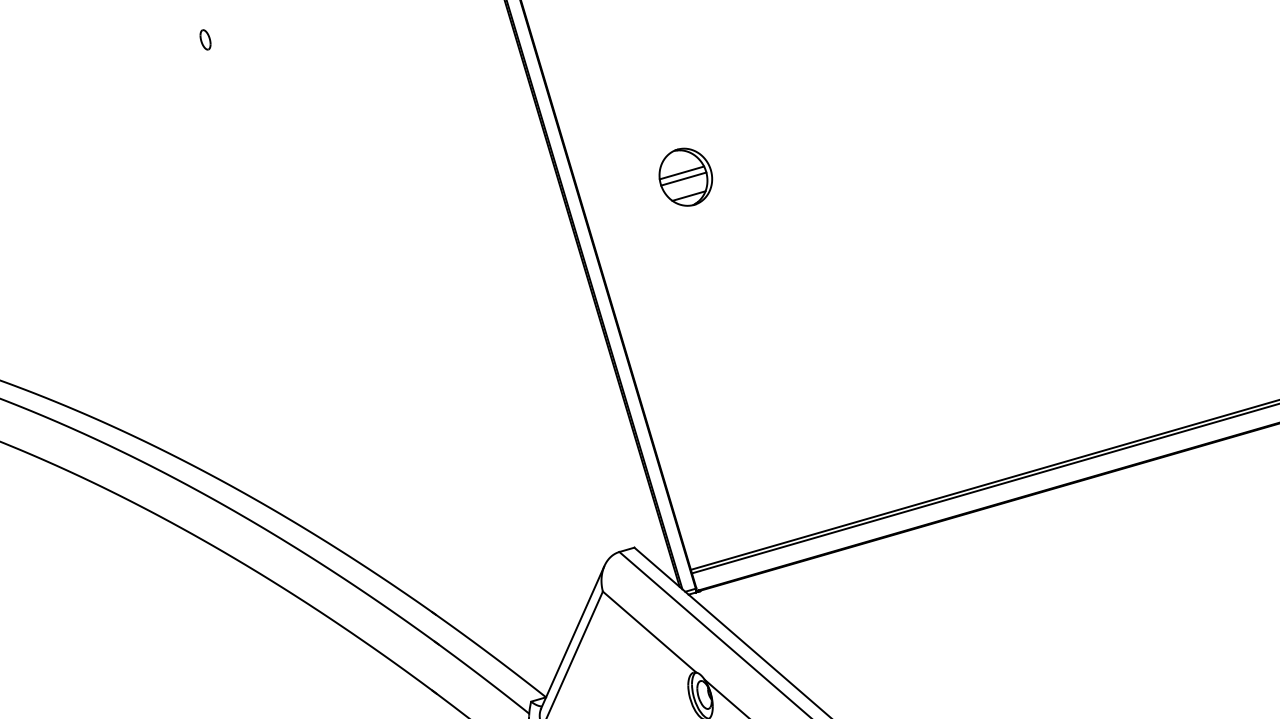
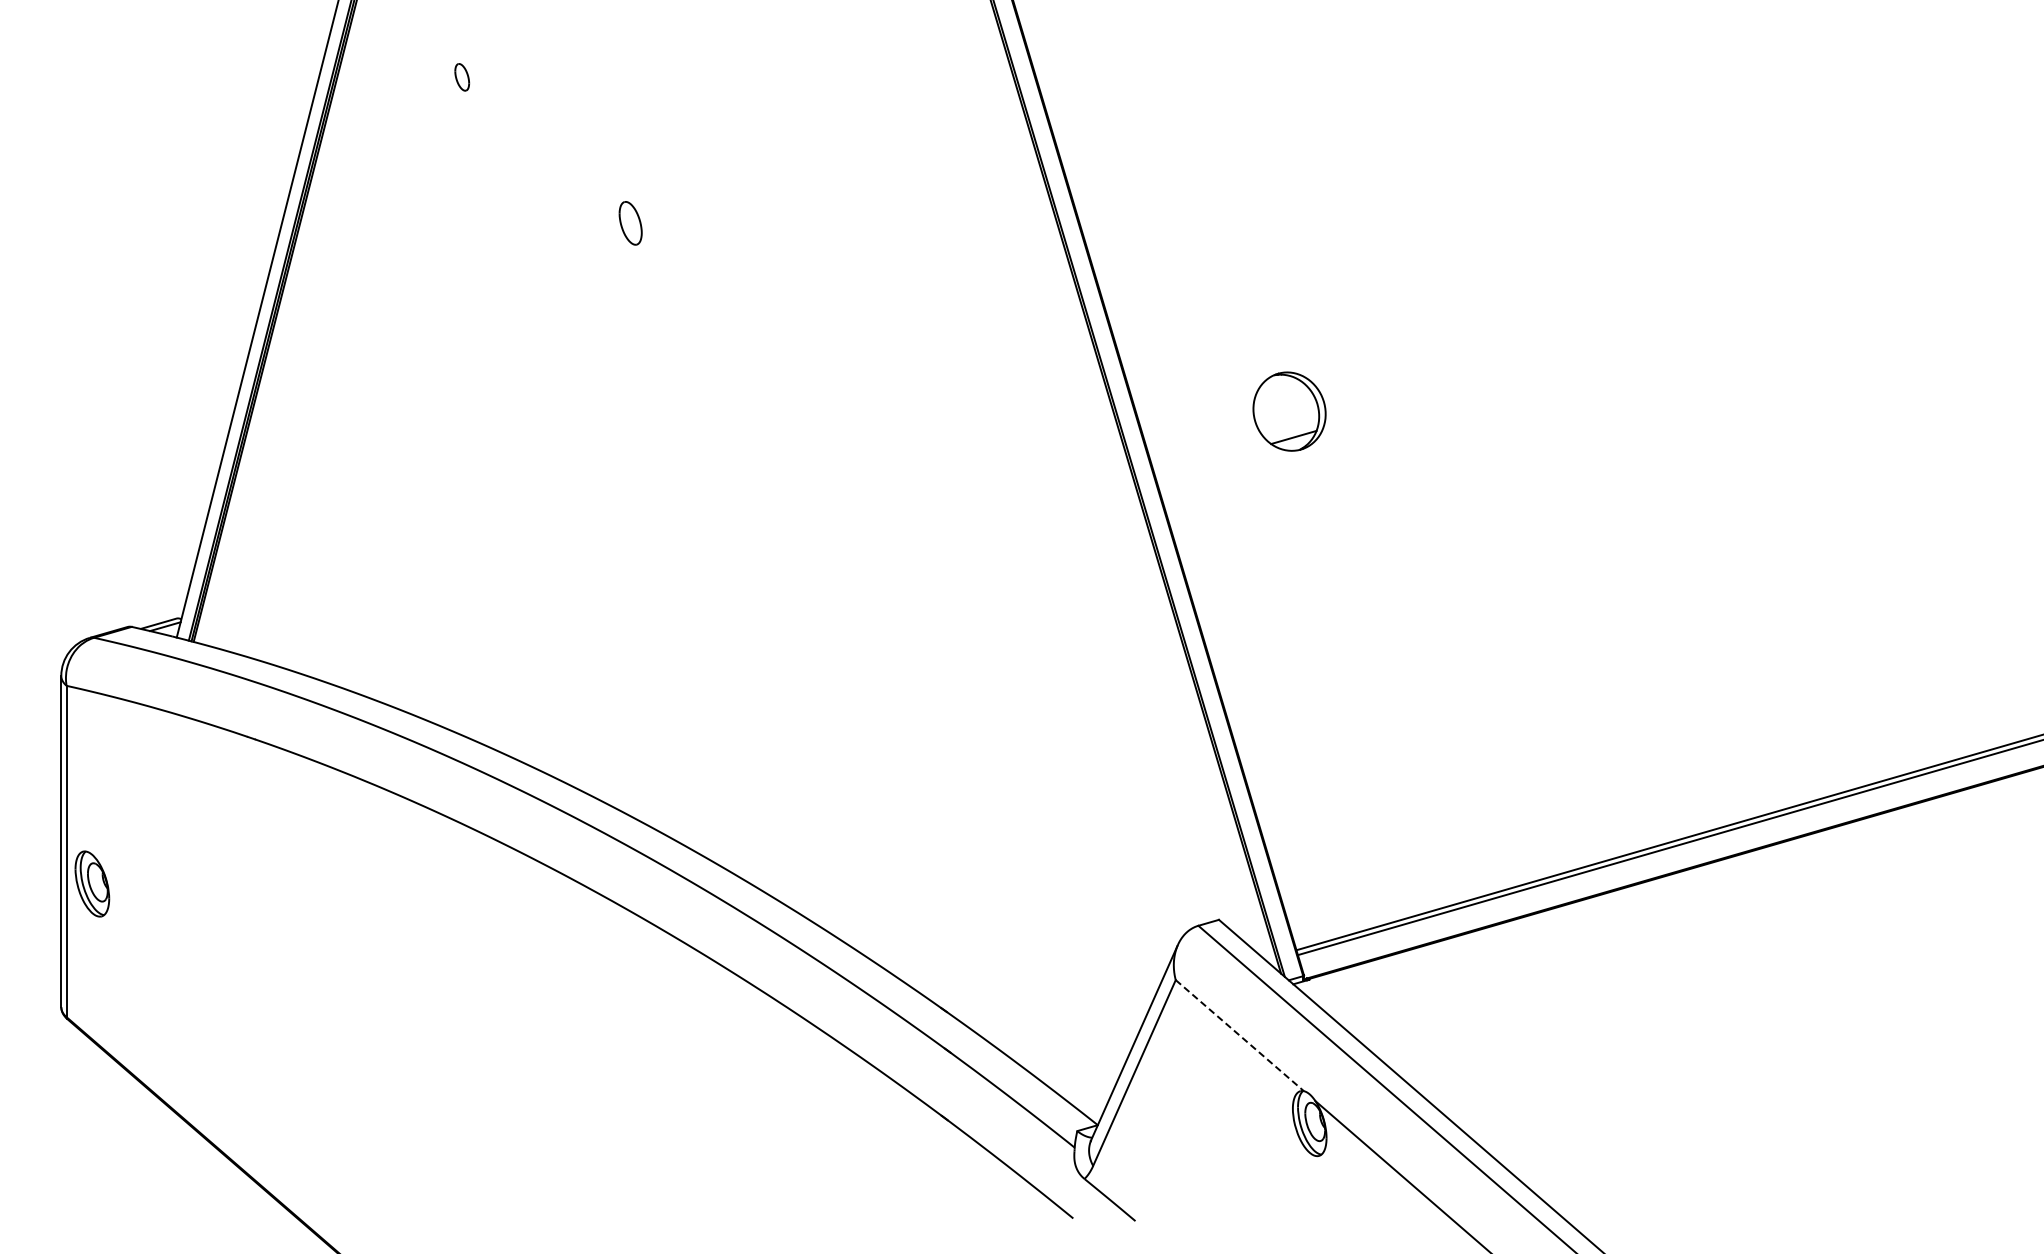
part: (205, 39) -> (630, 222), size x1.6
line: (681, 172) -> (1283, 405), removed
line: (683, 179) -> (1286, 414), removed
line: (649, 631) -> (1239, 1035), solid -> dashed

